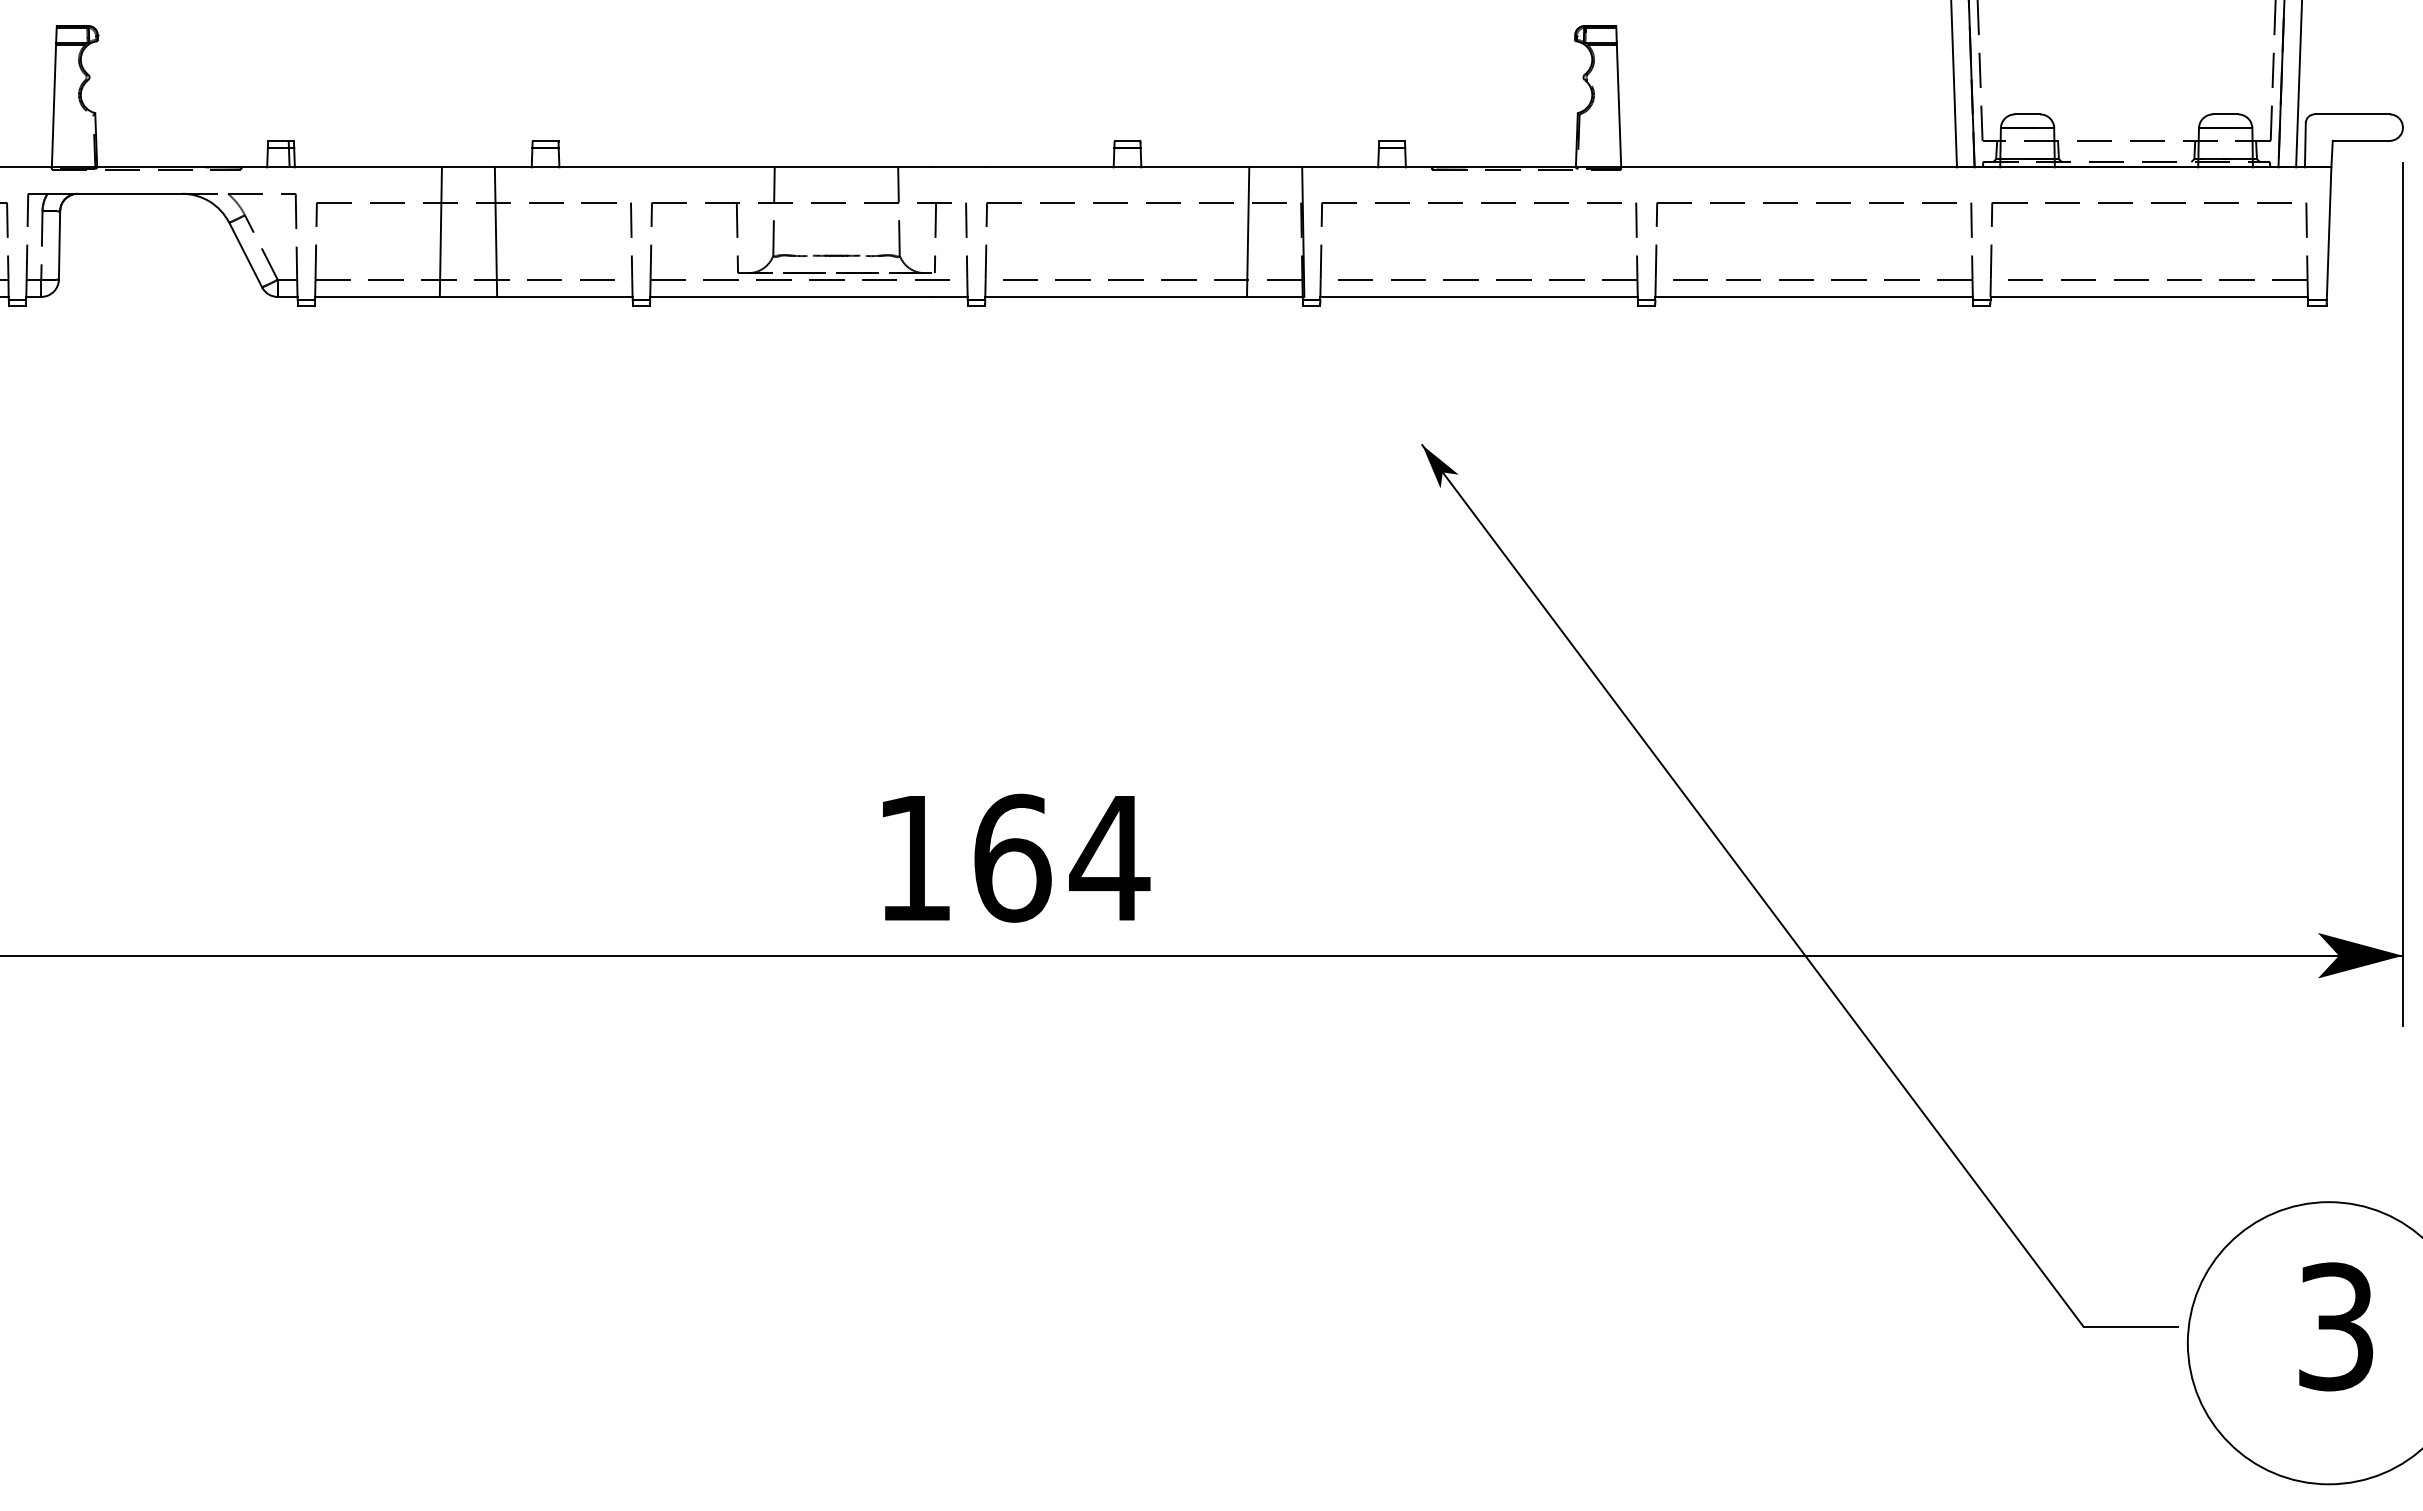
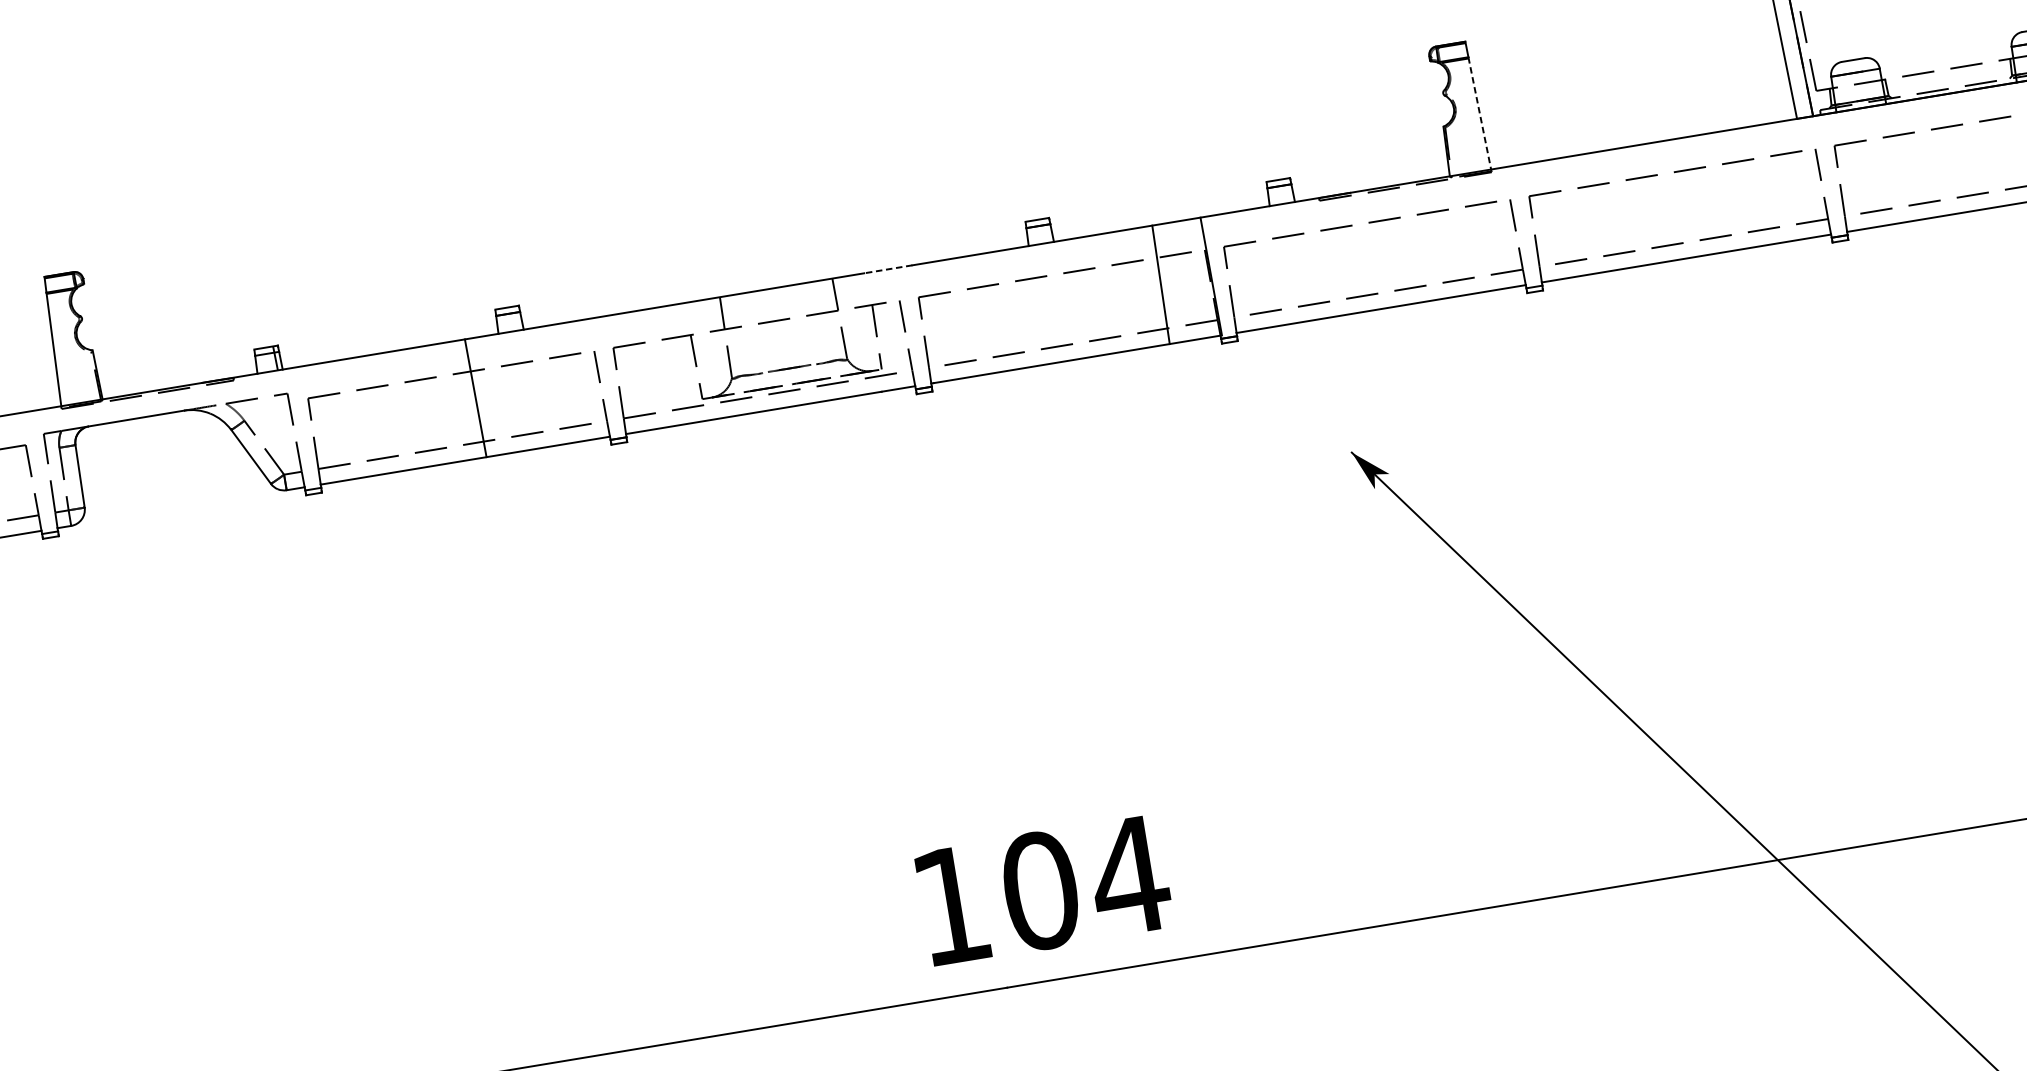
line: (1619, 105) -> (1480, 113), solid -> dashed
line: (959, 167) -> (888, 269), solid -> dashed
line: (440, 231) -> (425, 406), removed
text: (1012, 857) -> (1040, 890), 164 -> 104

